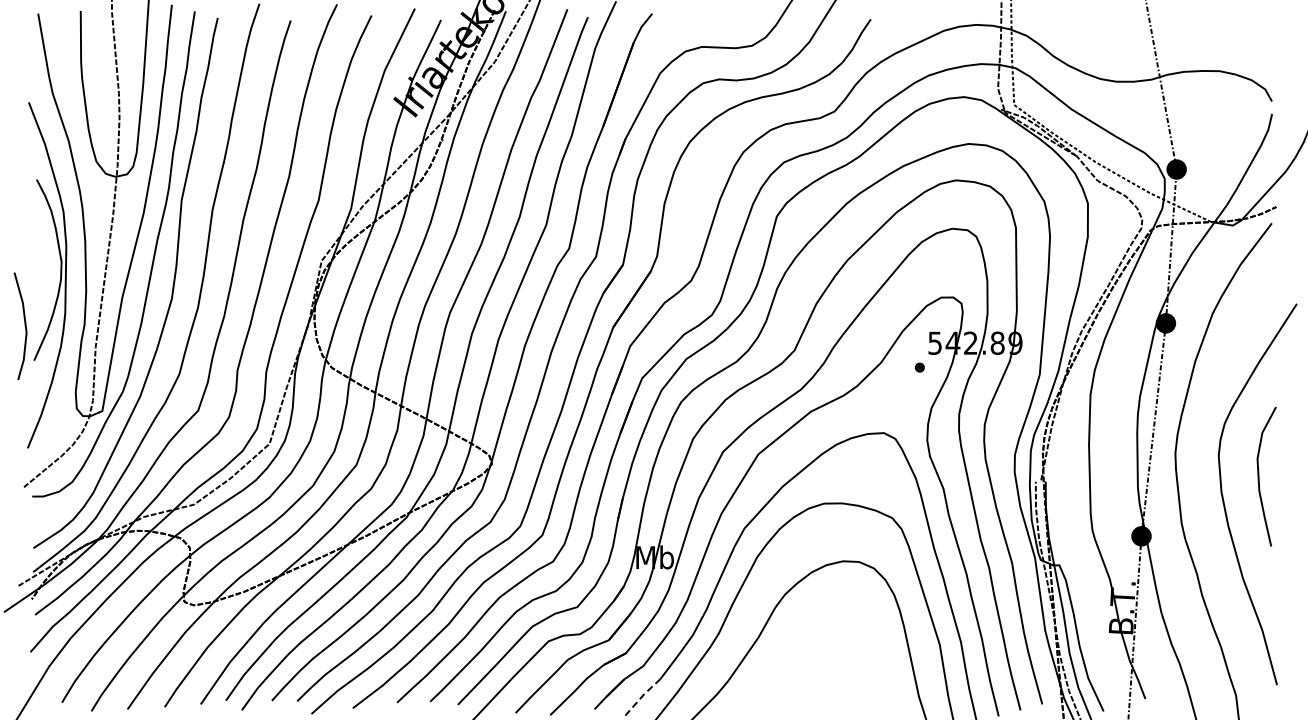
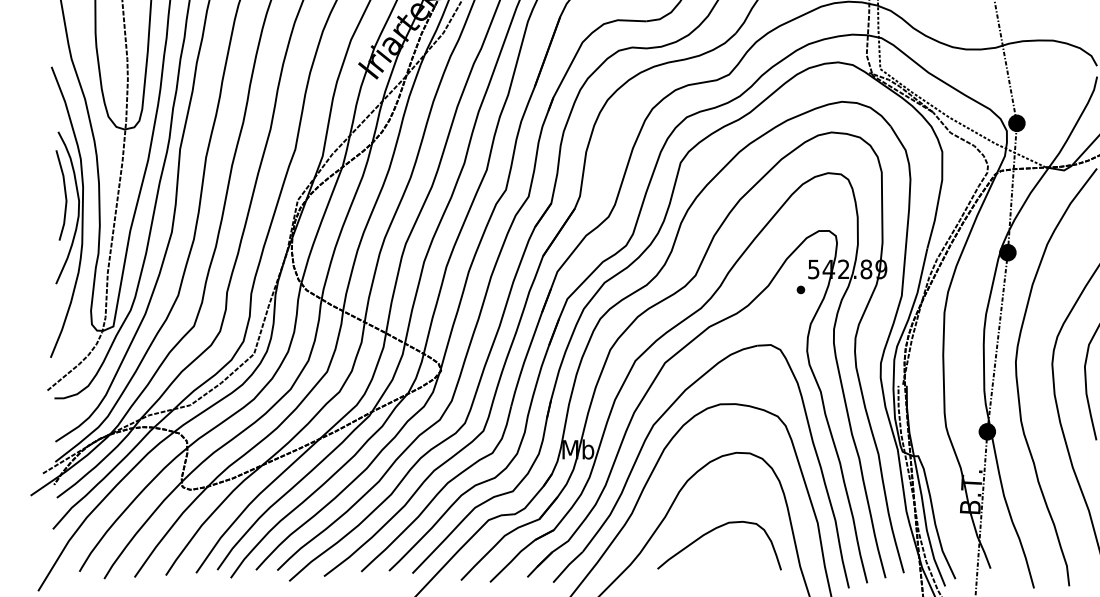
line: (24, 325) -> (64, 194), moved
curve: (811, 656) -> (709, 532), added
line: (642, 696) -> (567, 566), dashed -> solid

